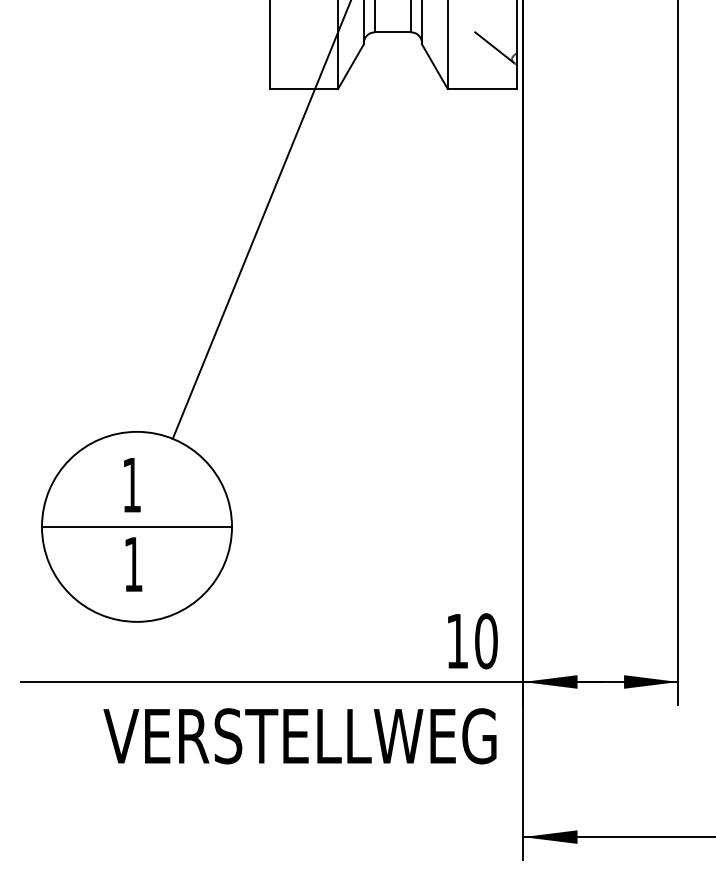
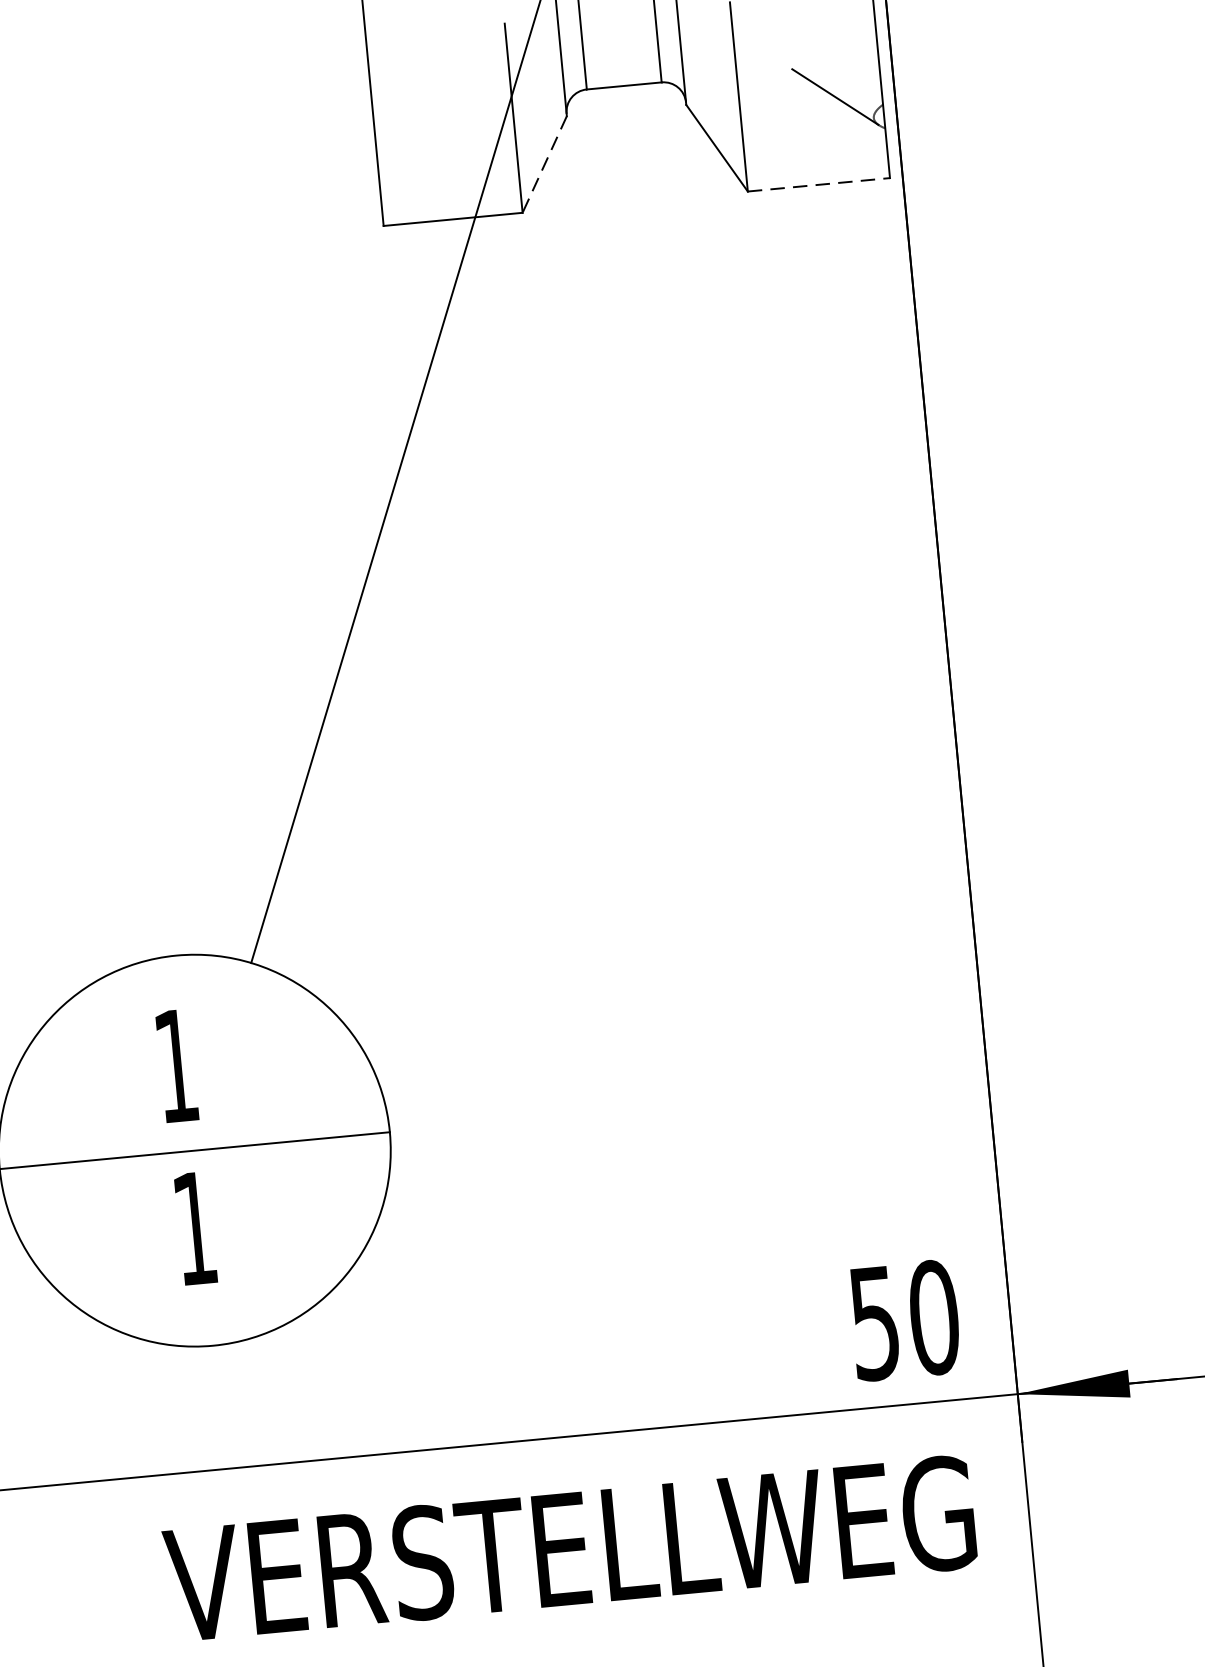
line: (350, 66) -> (543, 164), solid -> dashed
line: (482, 89) -> (819, 185), solid -> dashed
text: (456, 641) -> (872, 1323), 10 -> 50

